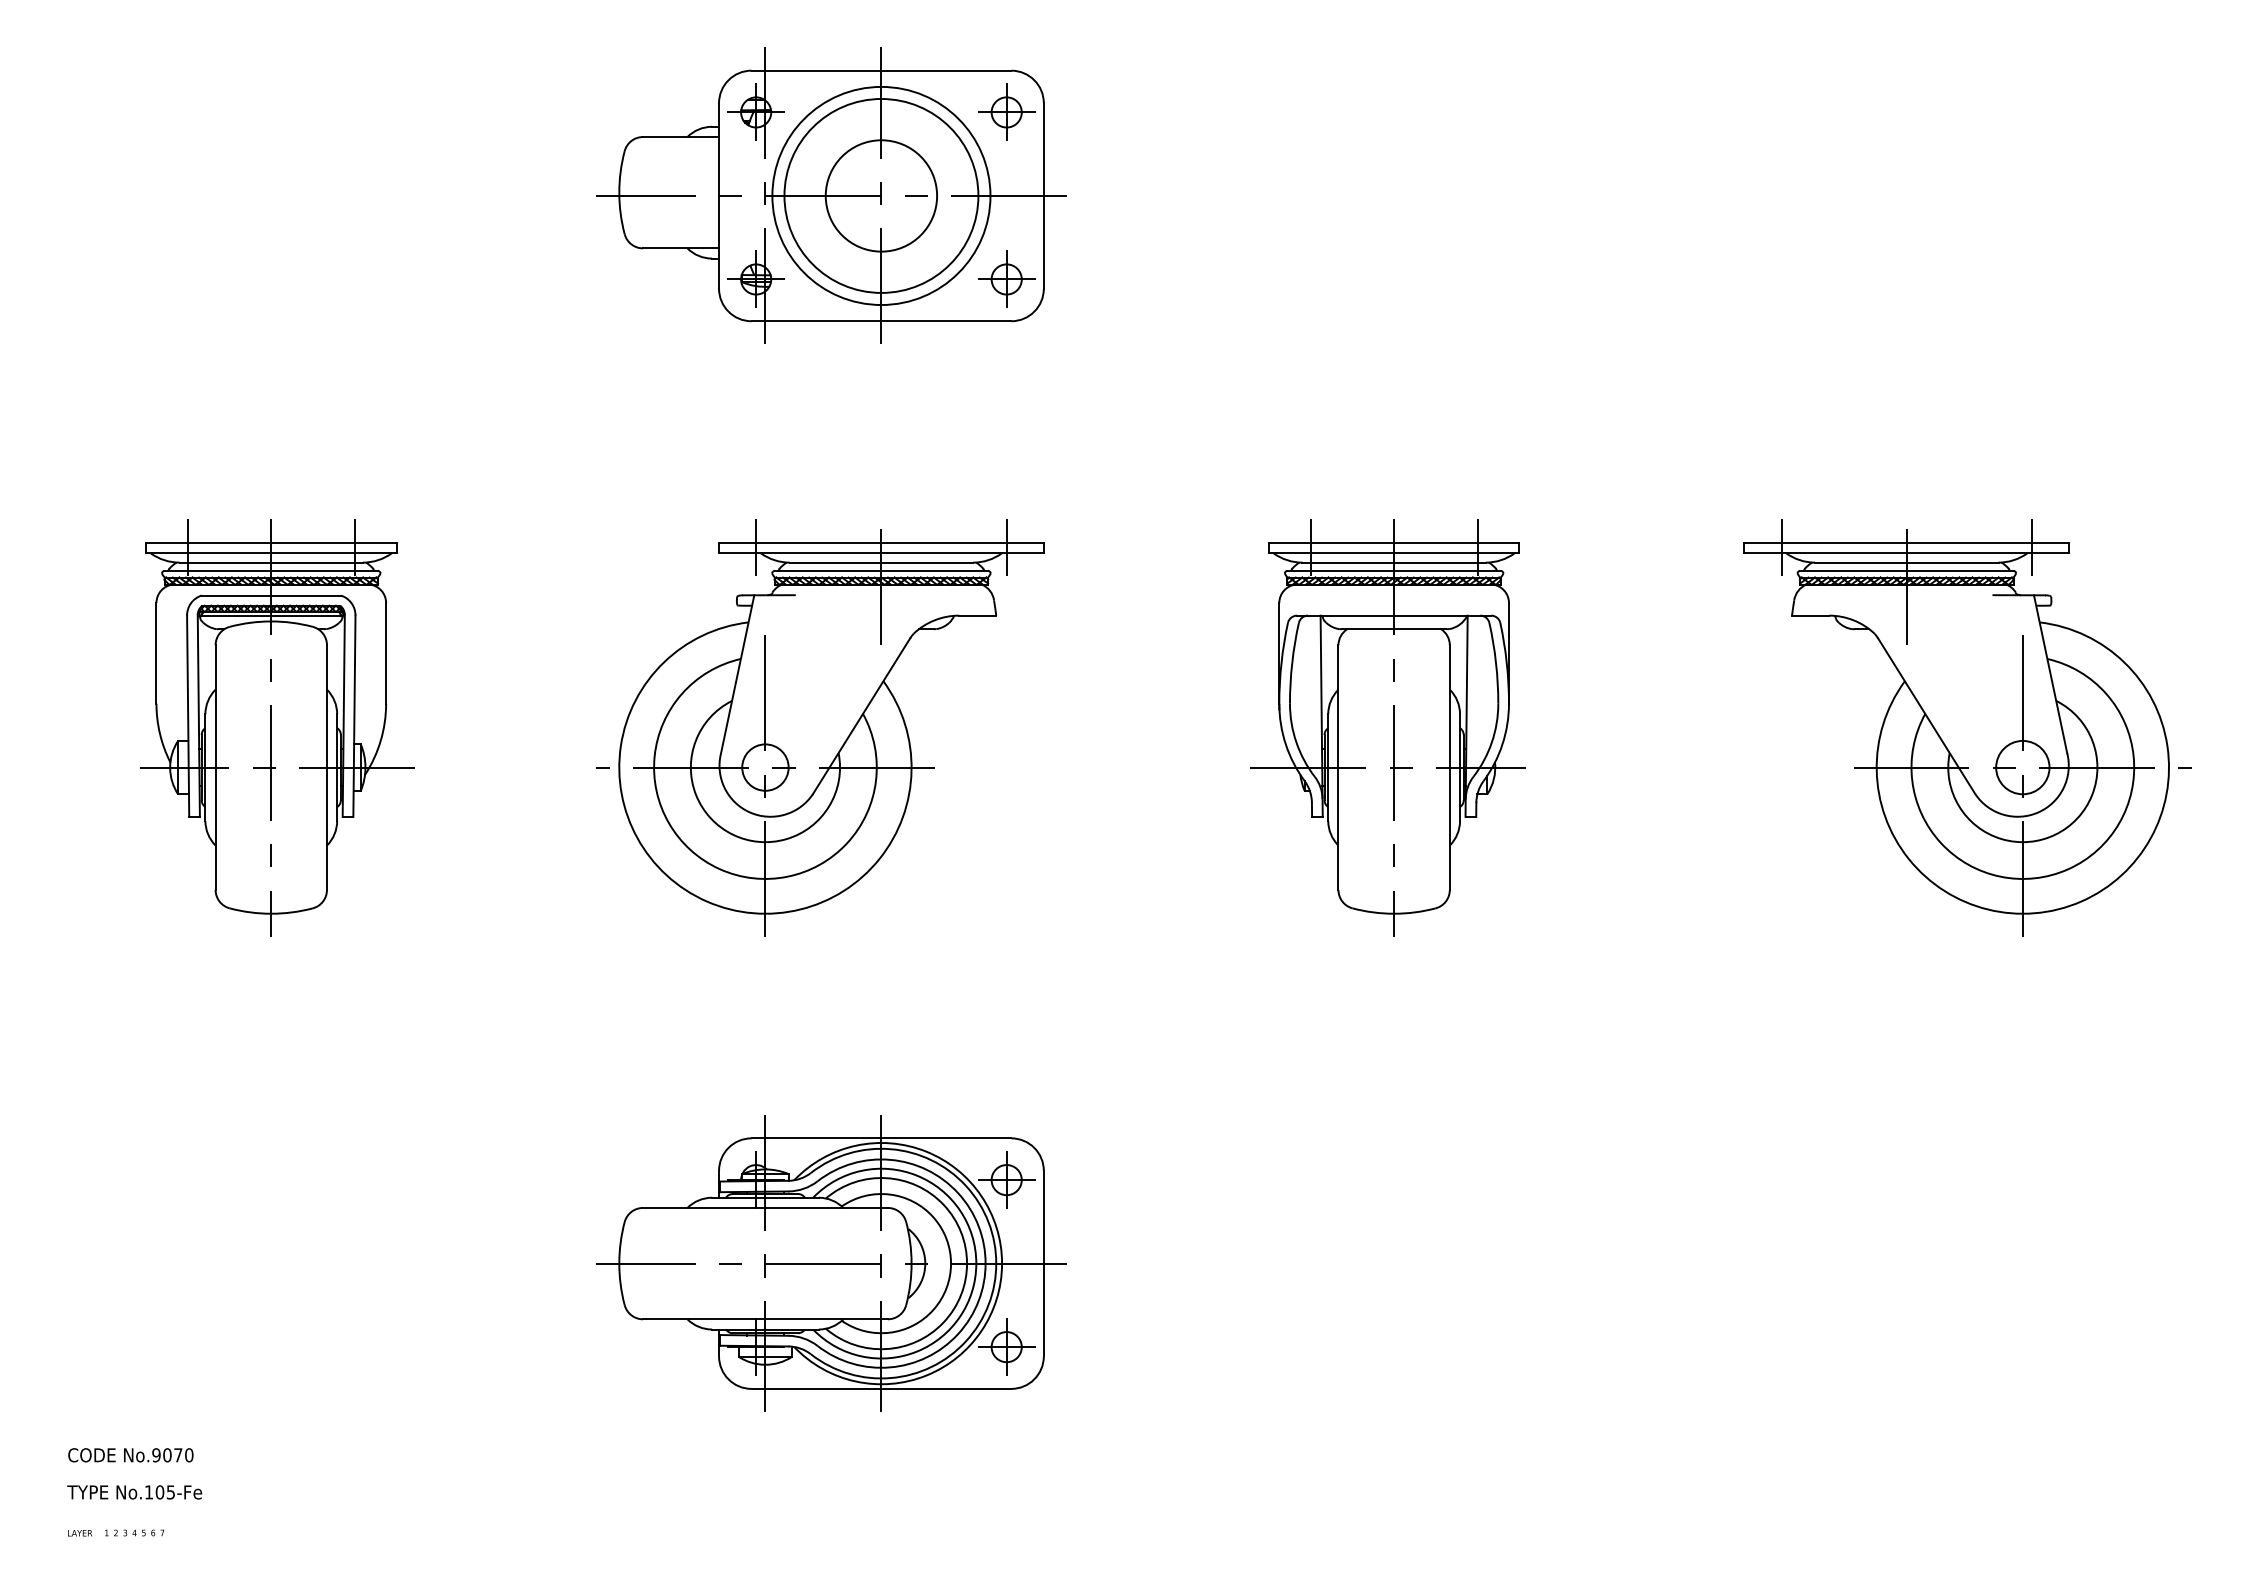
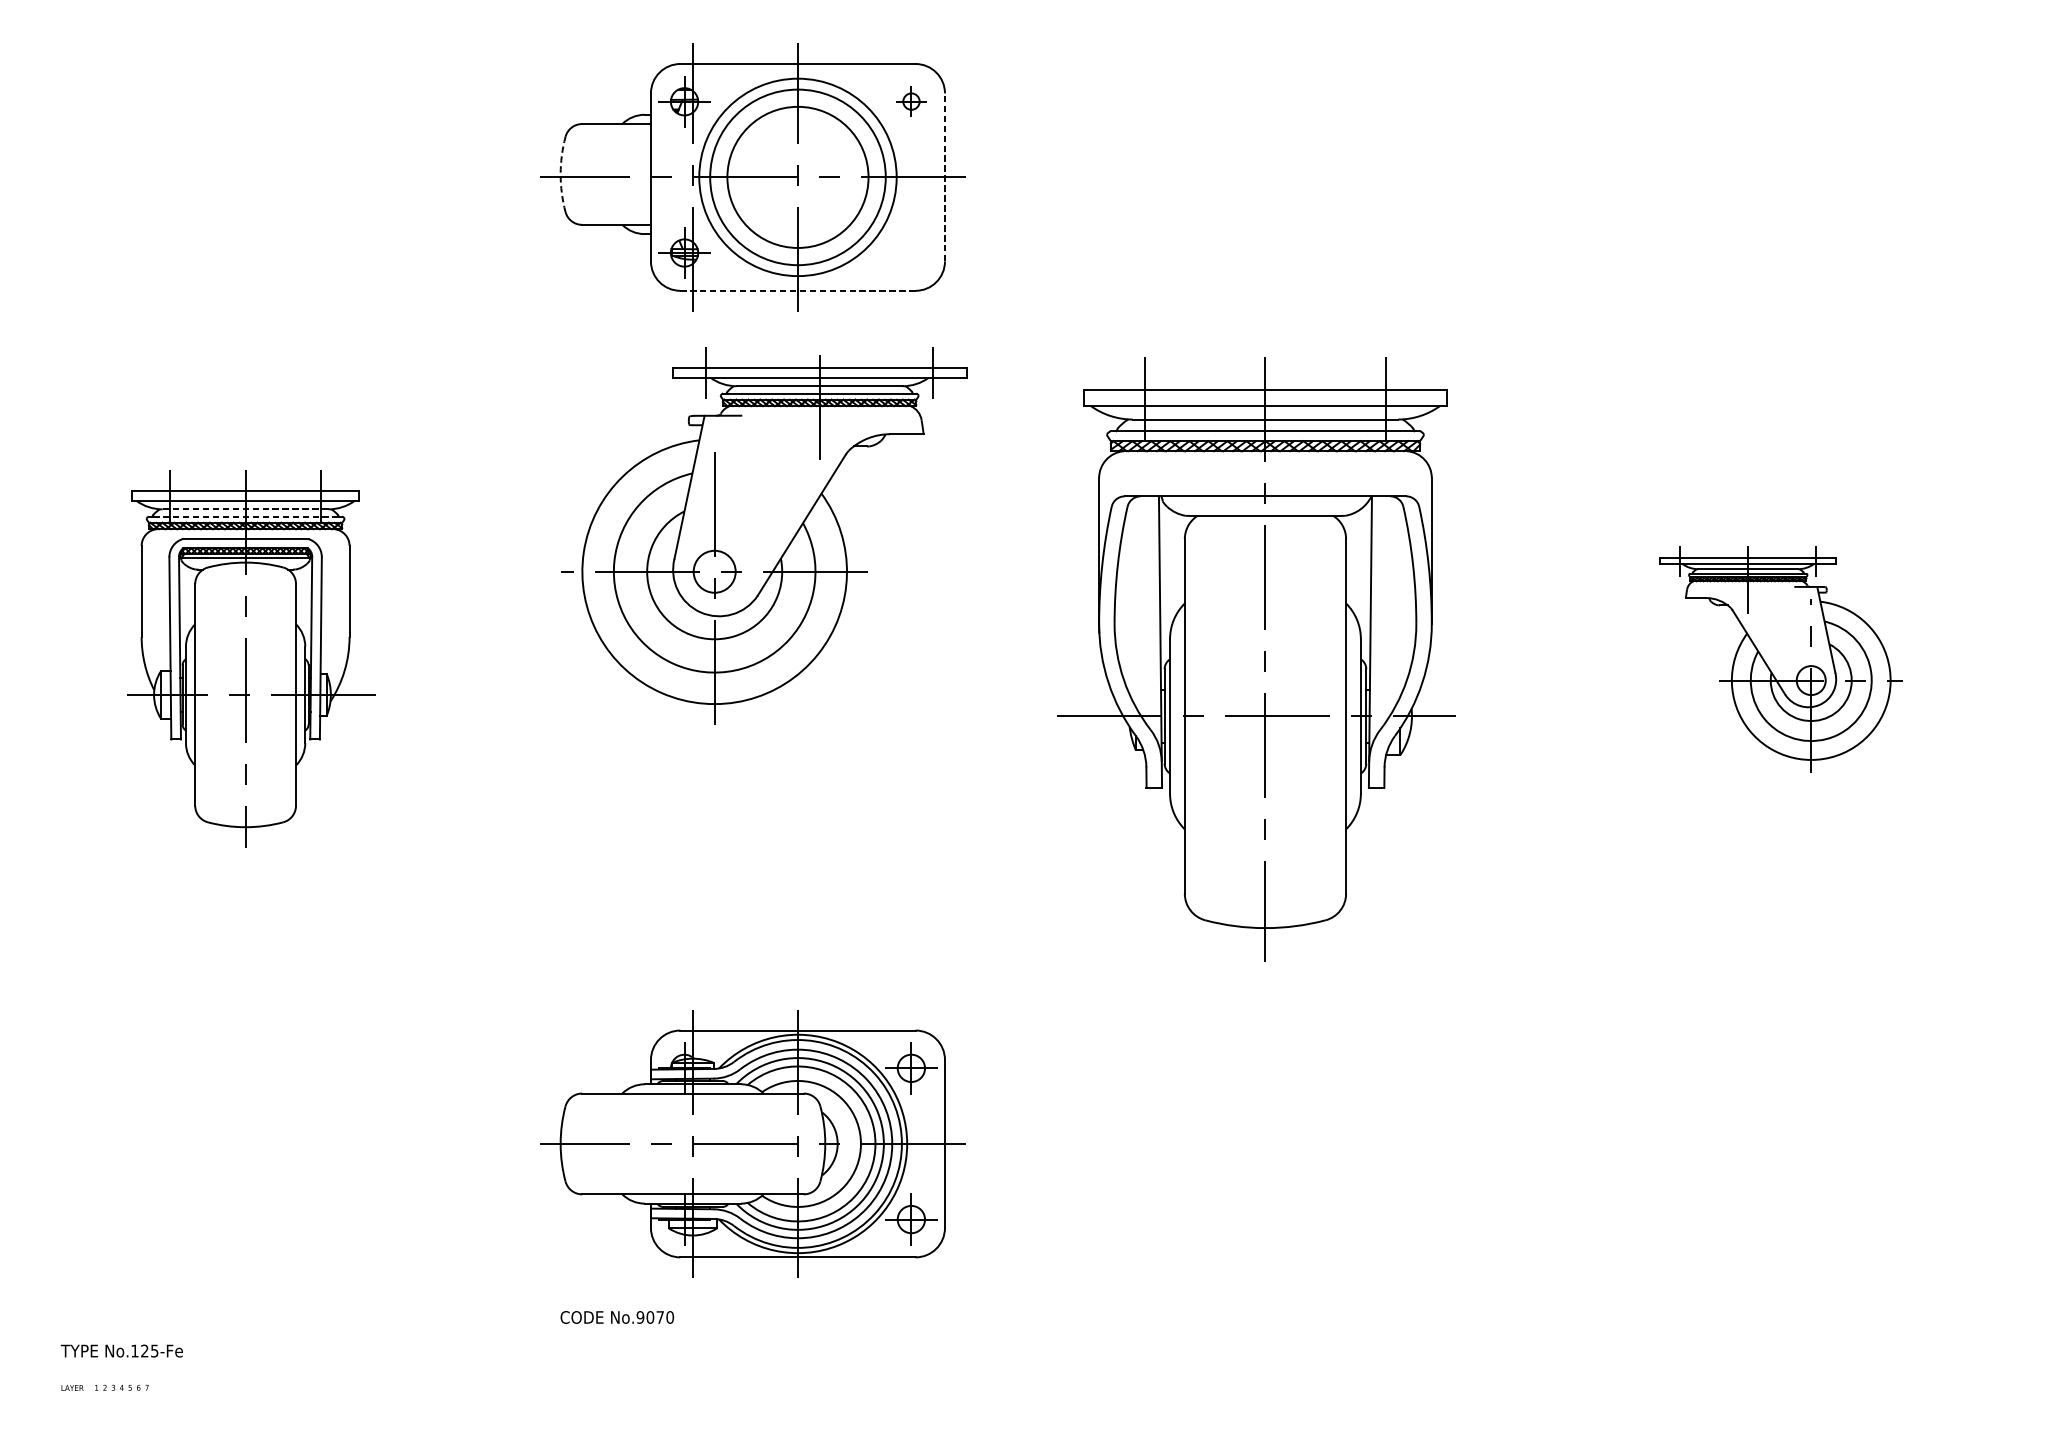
part: (1006, 111) -> (911, 100), size x0.6
arc: (619, 192) -> (560, 174), solid -> dashed
circle: (881, 195) -> (798, 176), size x1.4
line: (1043, 195) -> (944, 176), solid -> dashed
part: (1006, 278) -> (911, 252), removed
line: (881, 321) -> (798, 291), solid -> dashed
line: (271, 562) -> (245, 509), solid -> dashed
line: (271, 570) -> (245, 516), solid -> dashed
part: (820, 727) -> (764, 535), moved
part: (1387, 727) -> (1256, 658), size x1.6
part: (1967, 727) -> (1781, 658), size x0.6
text: (130, 1455) -> (616, 1317), moved
text: (159, 1492) -> (144, 1351), No.105-Fe -> No.125-Fe

